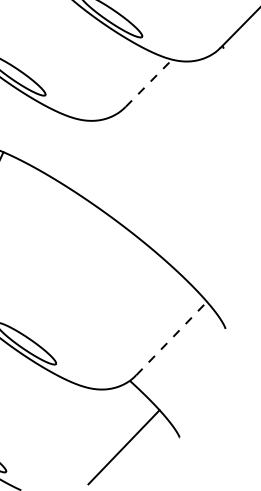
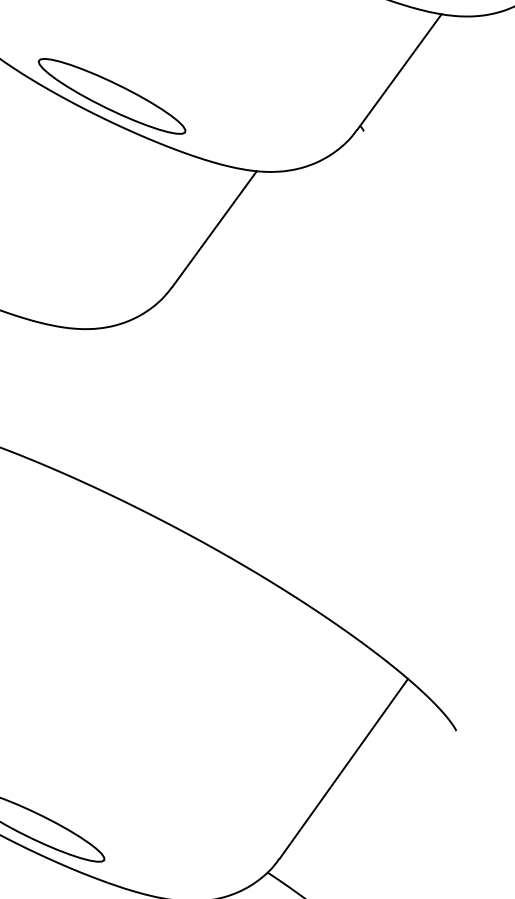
line: (149, 82) -> (215, 227), dashed -> solid
line: (171, 338) -> (343, 768), dashed -> solid

